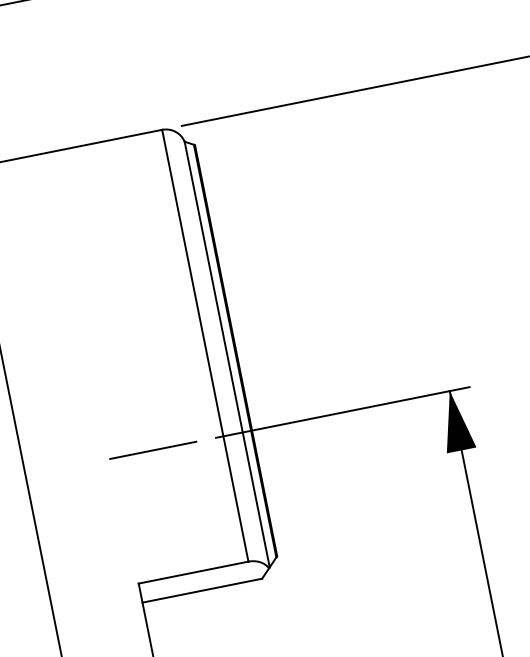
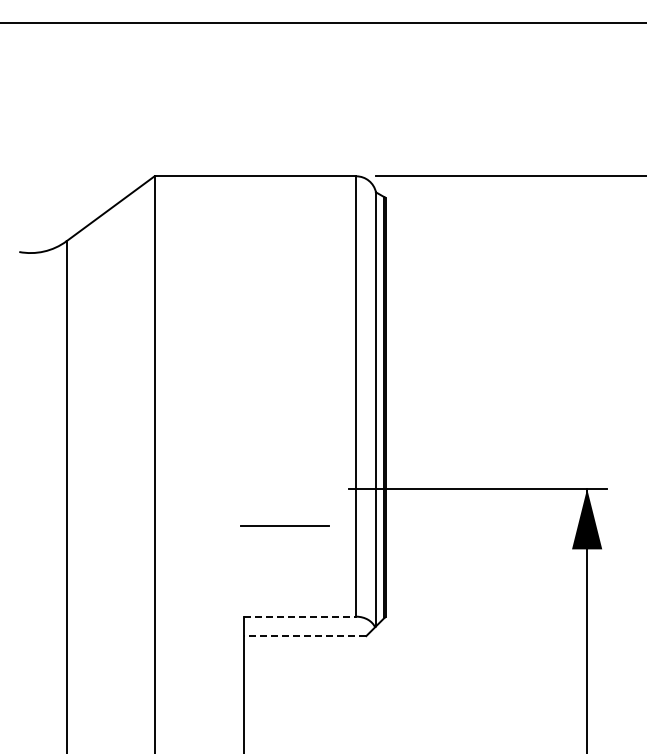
line: (152, 450) -> (284, 525), moved
line: (193, 572) -> (300, 616), solid -> dashed
line: (202, 591) -> (305, 636), solid -> dashed

